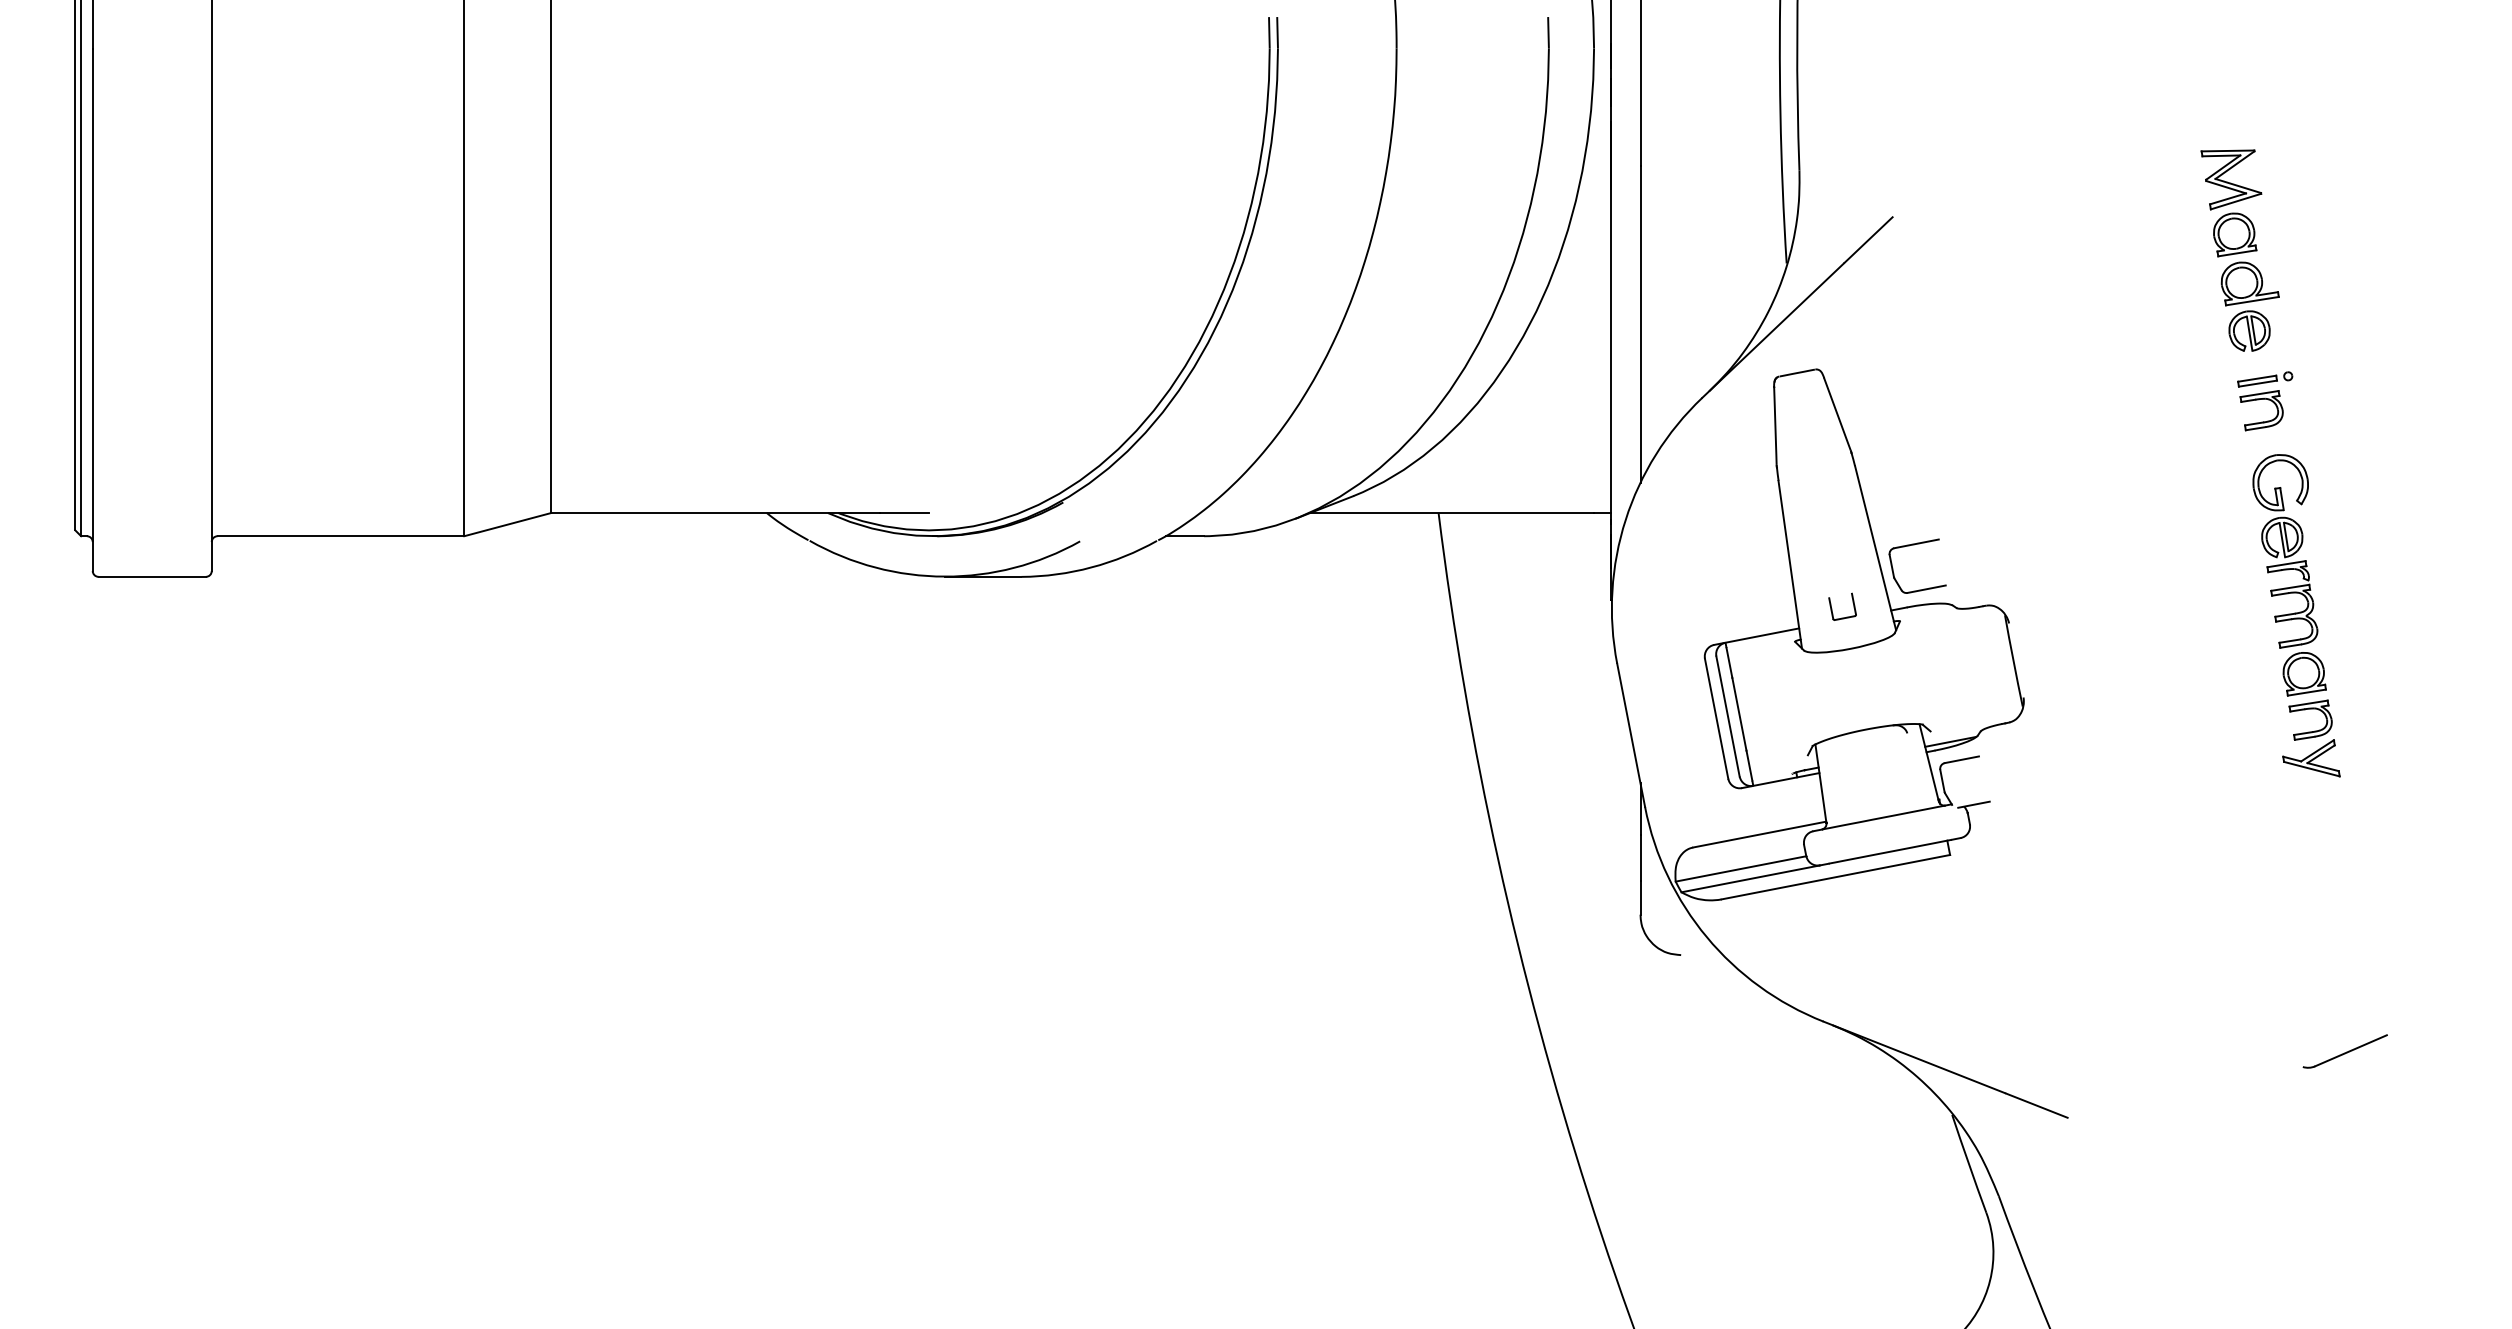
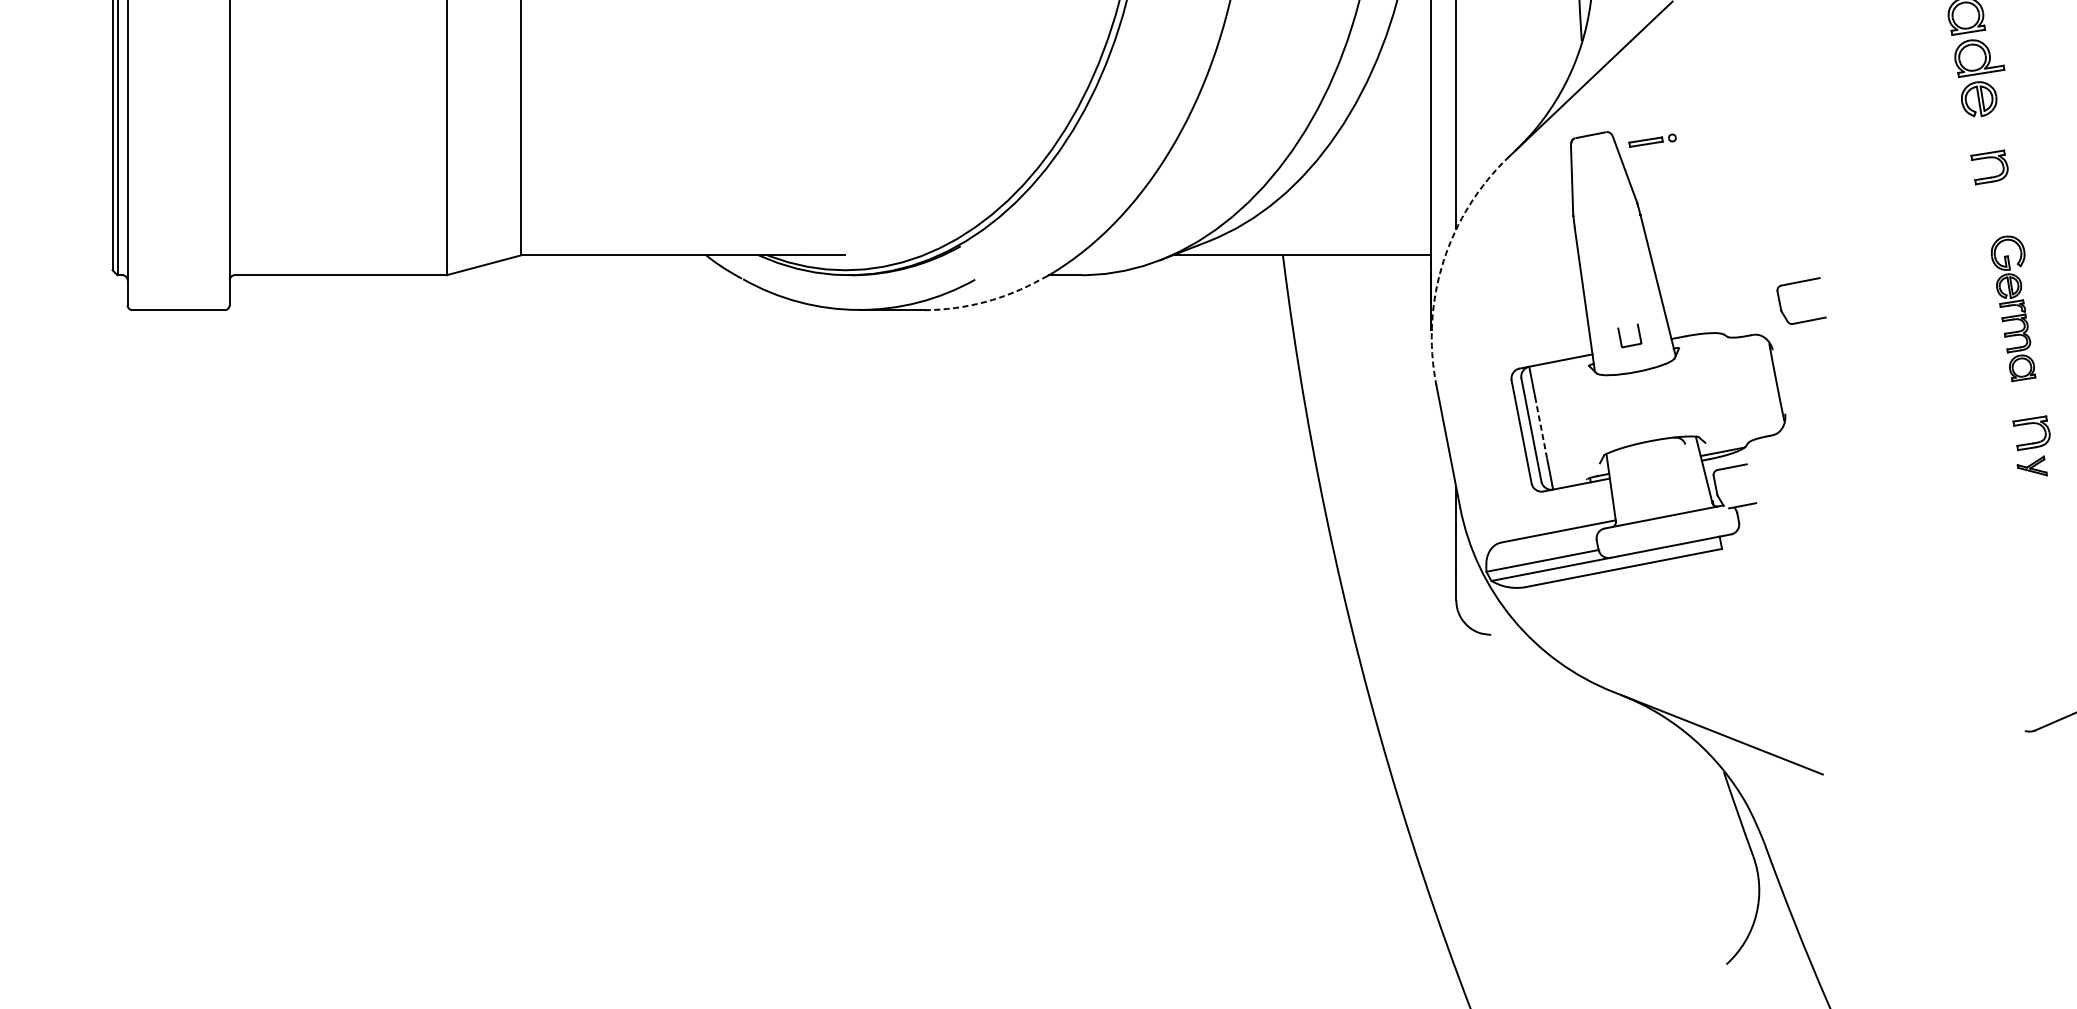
part: (2265, 379) -> (1652, 140), moved
arc: (1625, 519) -> (1443, 260), solid -> dashed
part: (1914, 545) -> (1798, 283), moved
arc: (1091, 567) -> (984, 302), solid -> dashed
part: (2289, 575) -> (2013, 308), size x0.7
line: (1739, 714) -> (1541, 428), solid -> dashed
part: (2311, 758) -> (2032, 466), size x0.6

